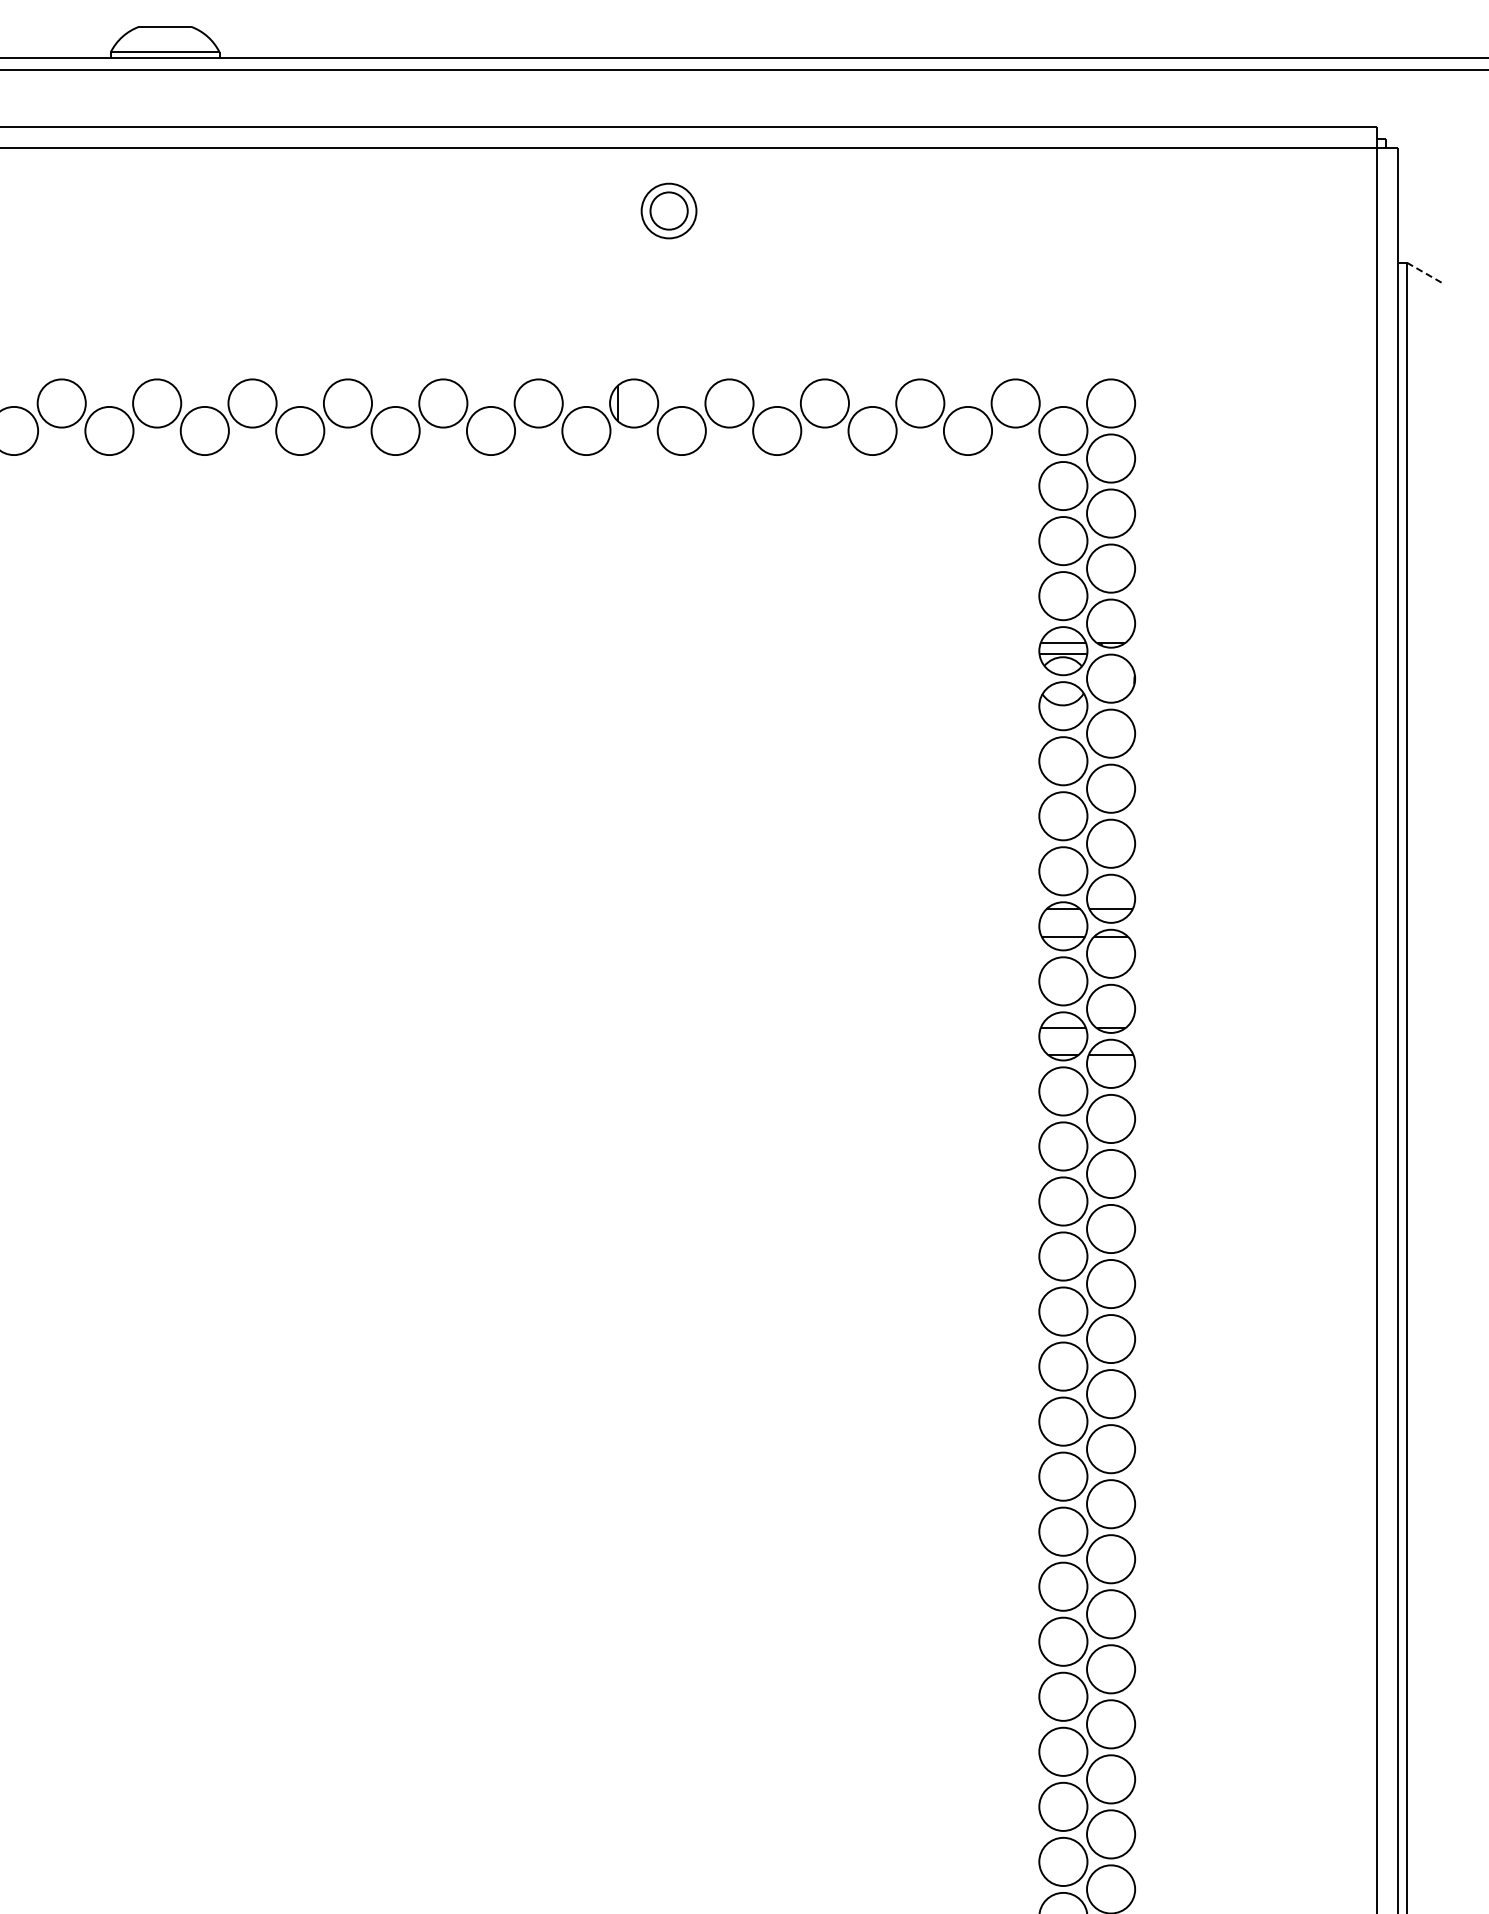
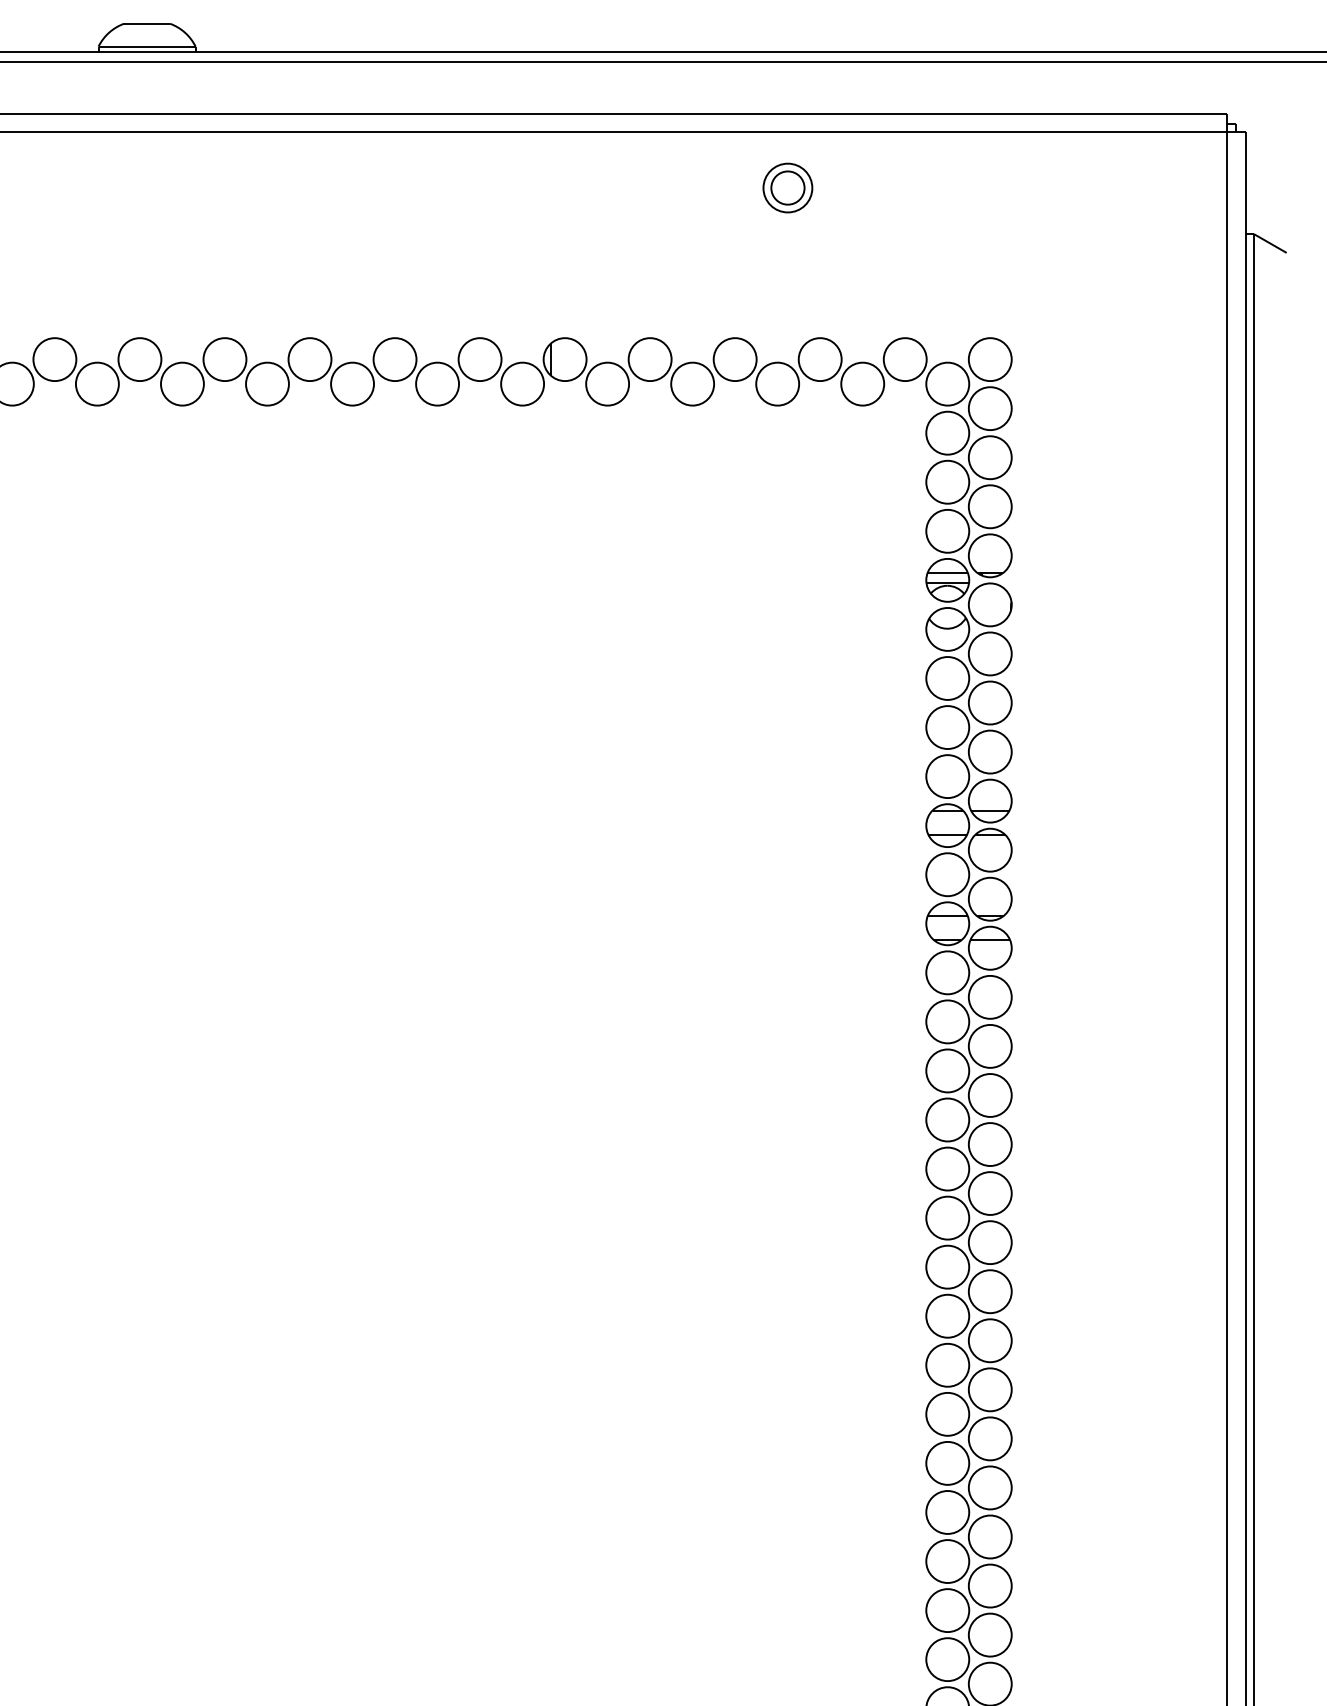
part: (668, 210) -> (787, 187), moved
line: (1425, 273) -> (1270, 243), dashed -> solid

